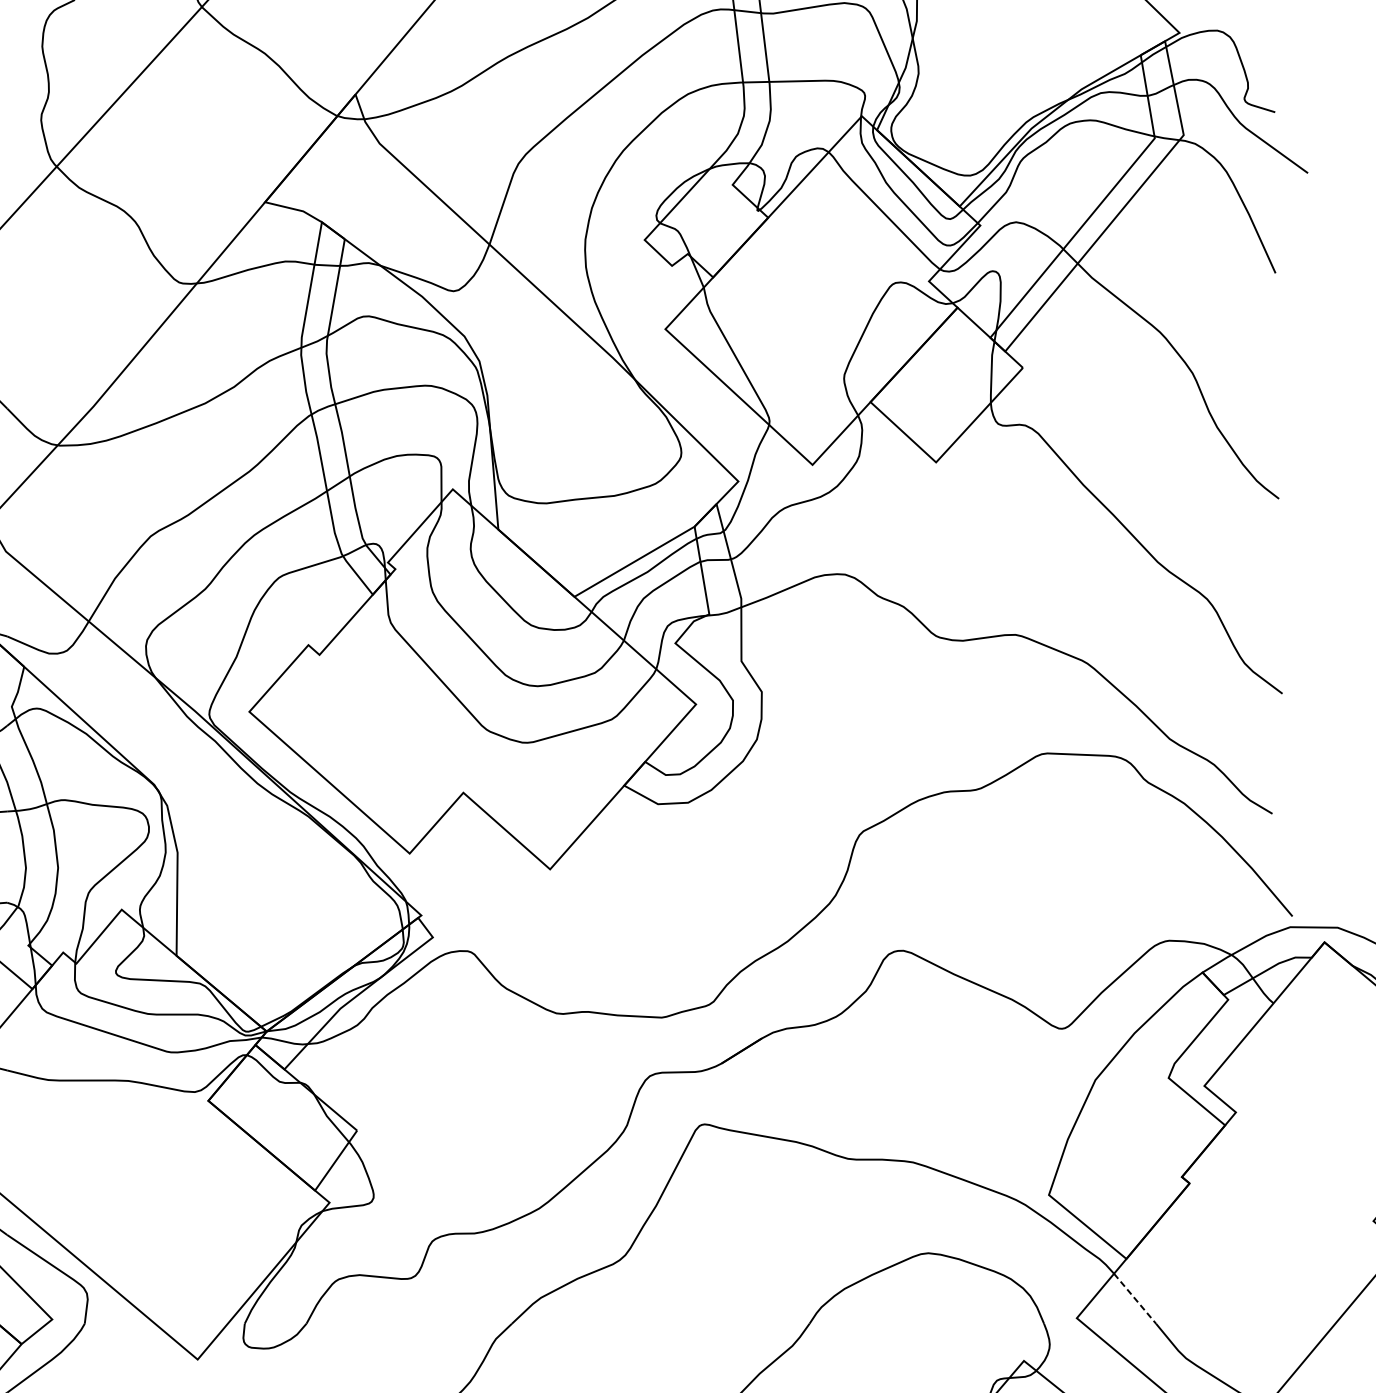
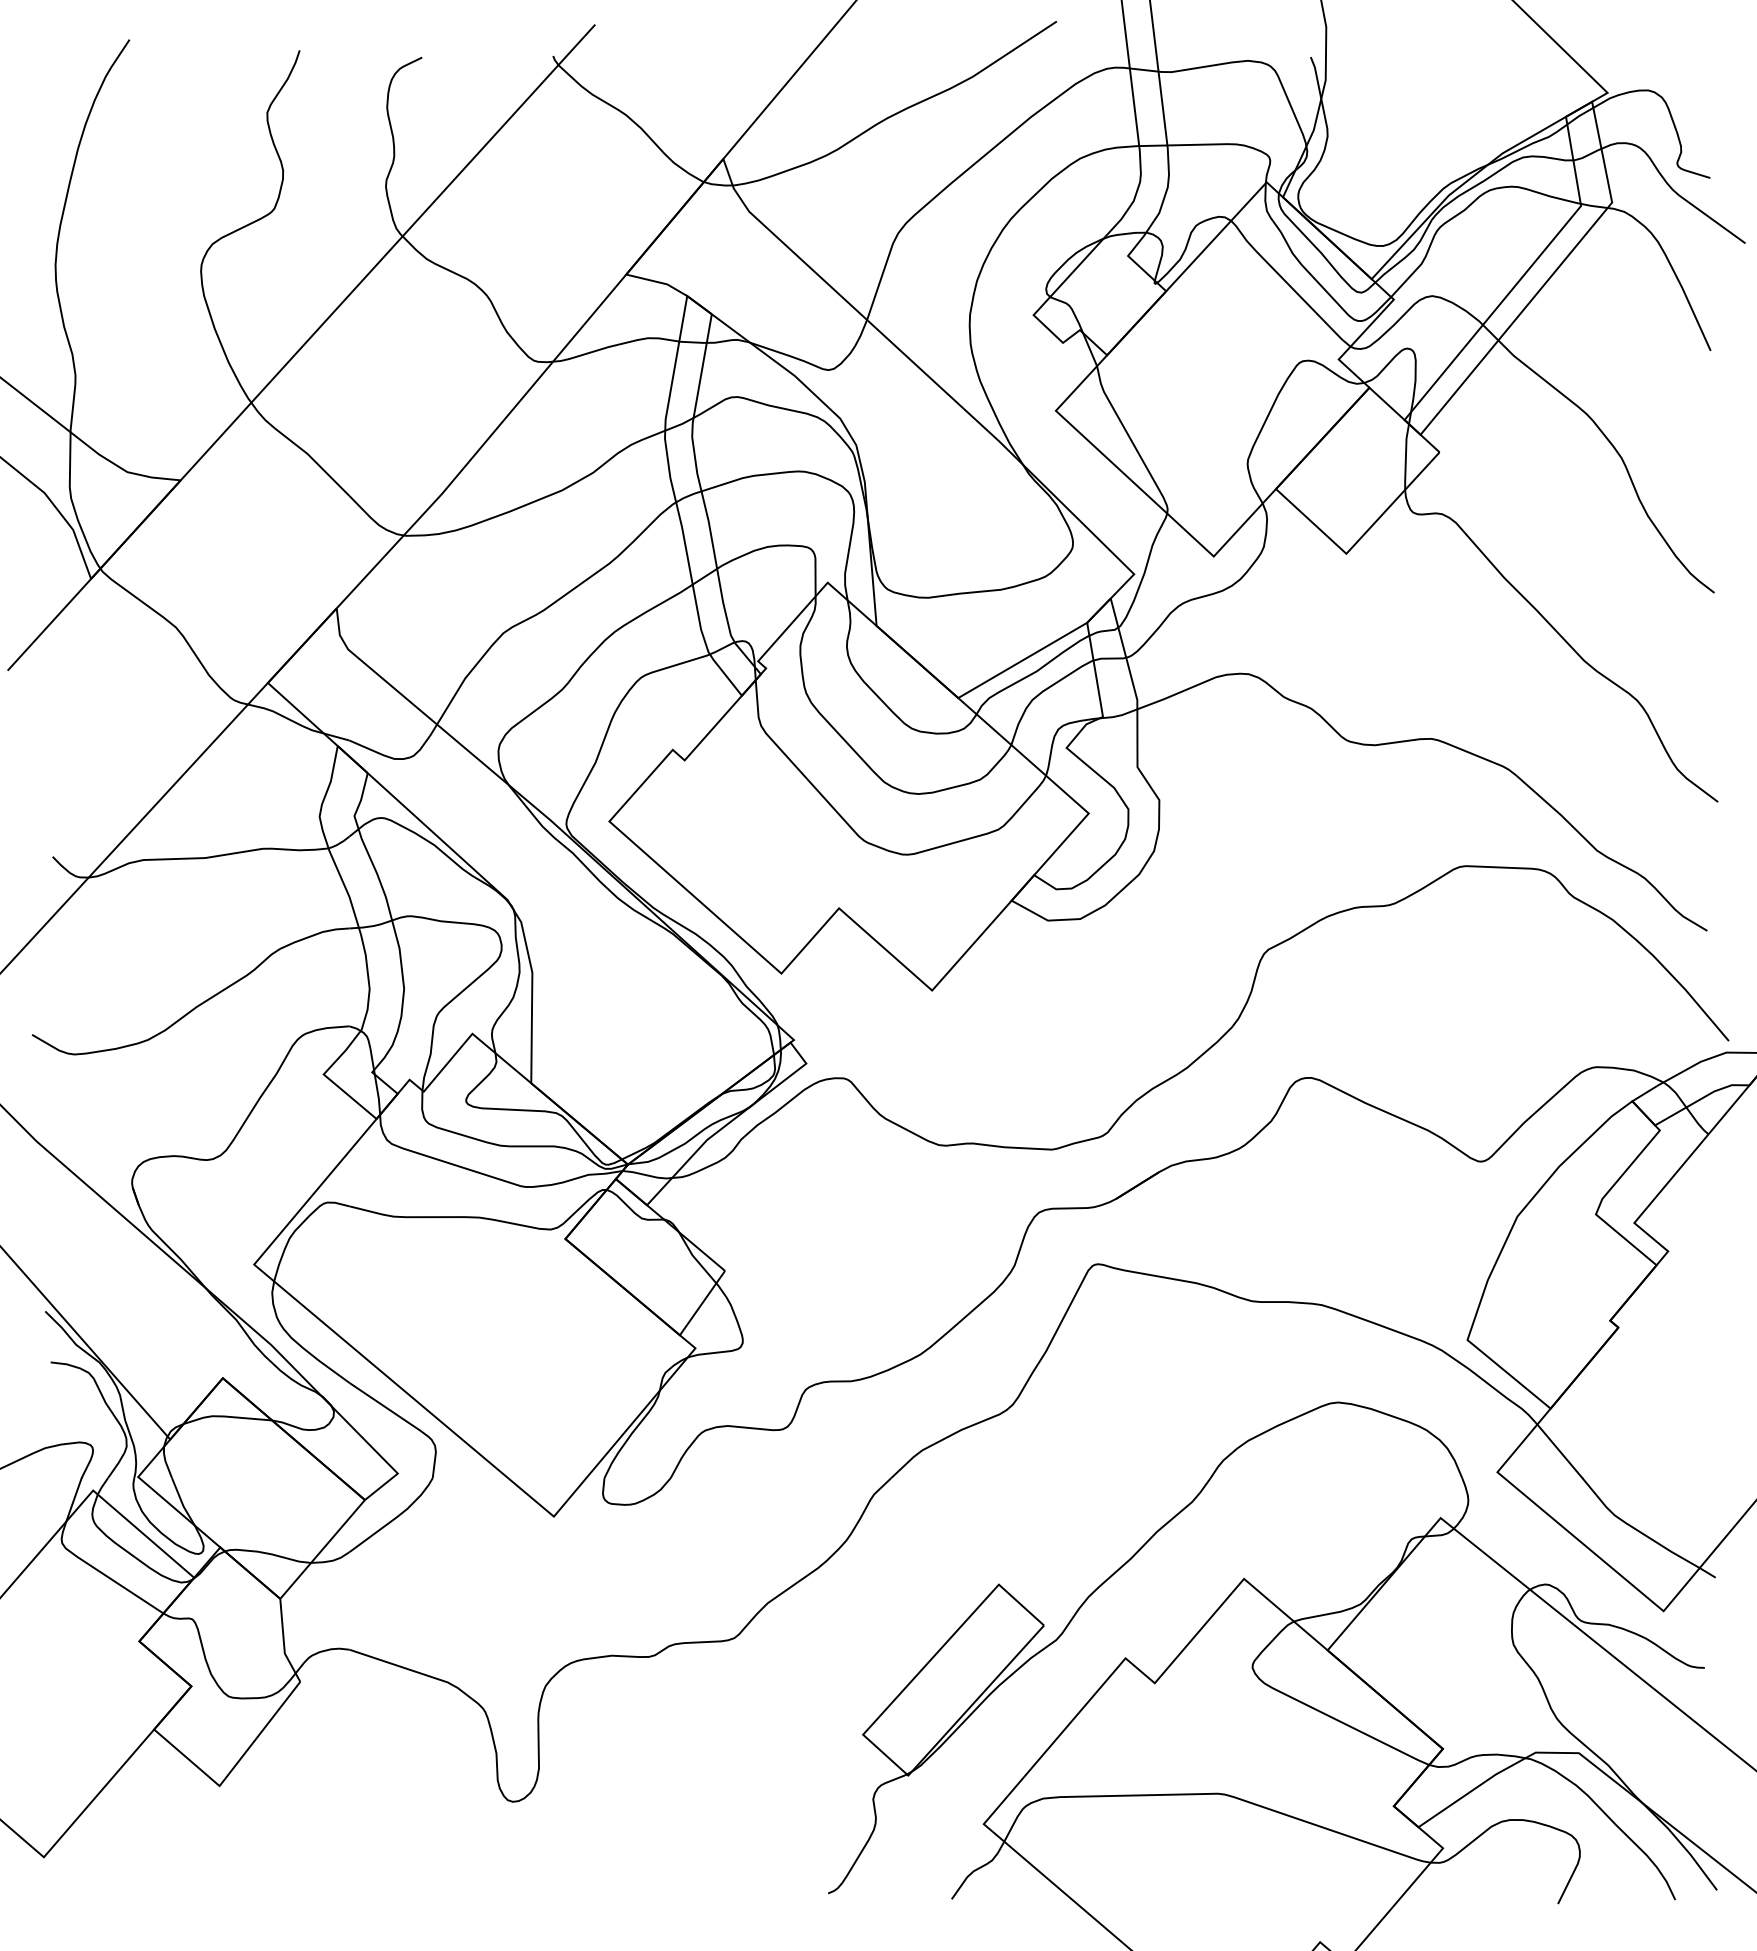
line: (1135, 1298) -> (1560, 1451), dashed -> solid

